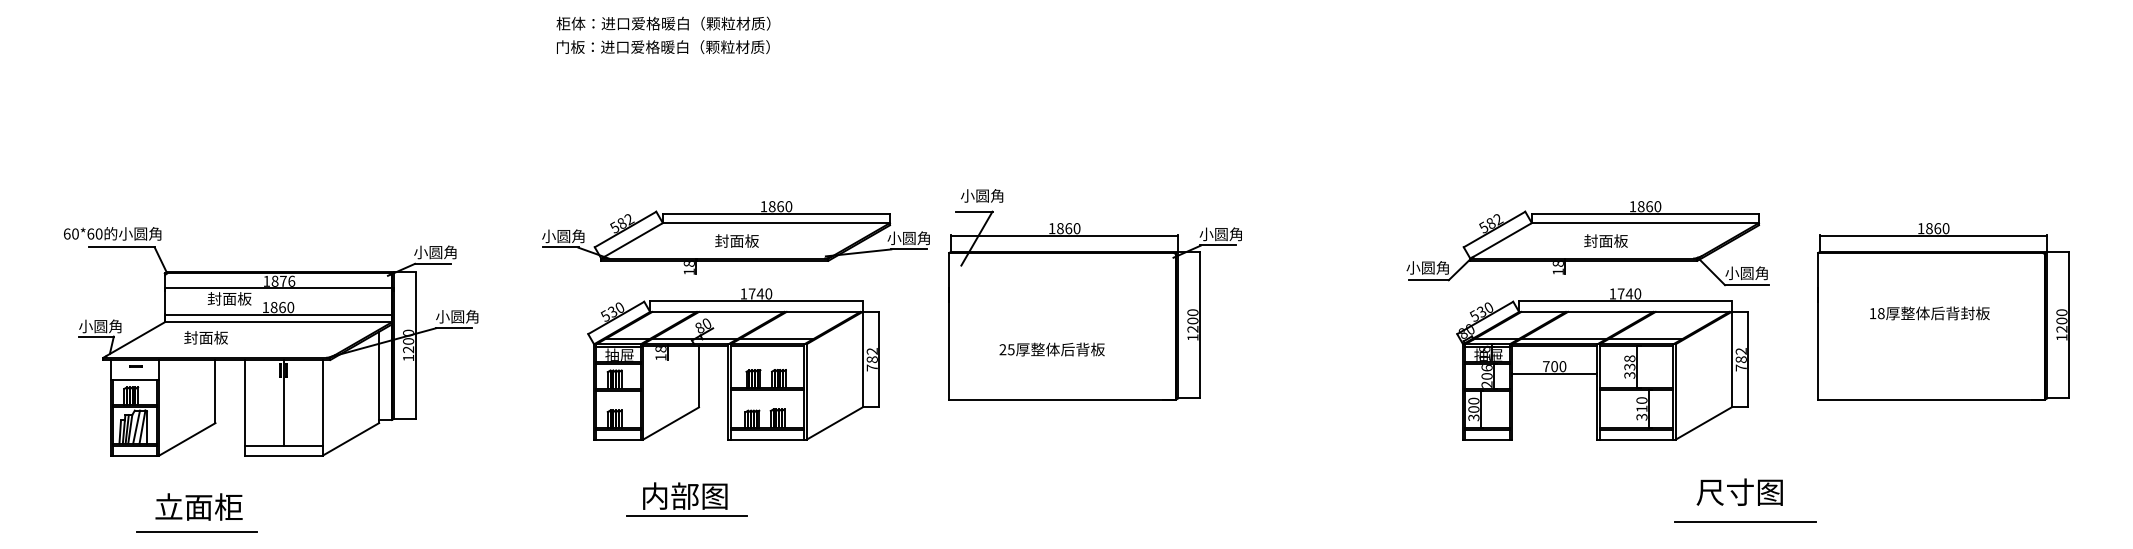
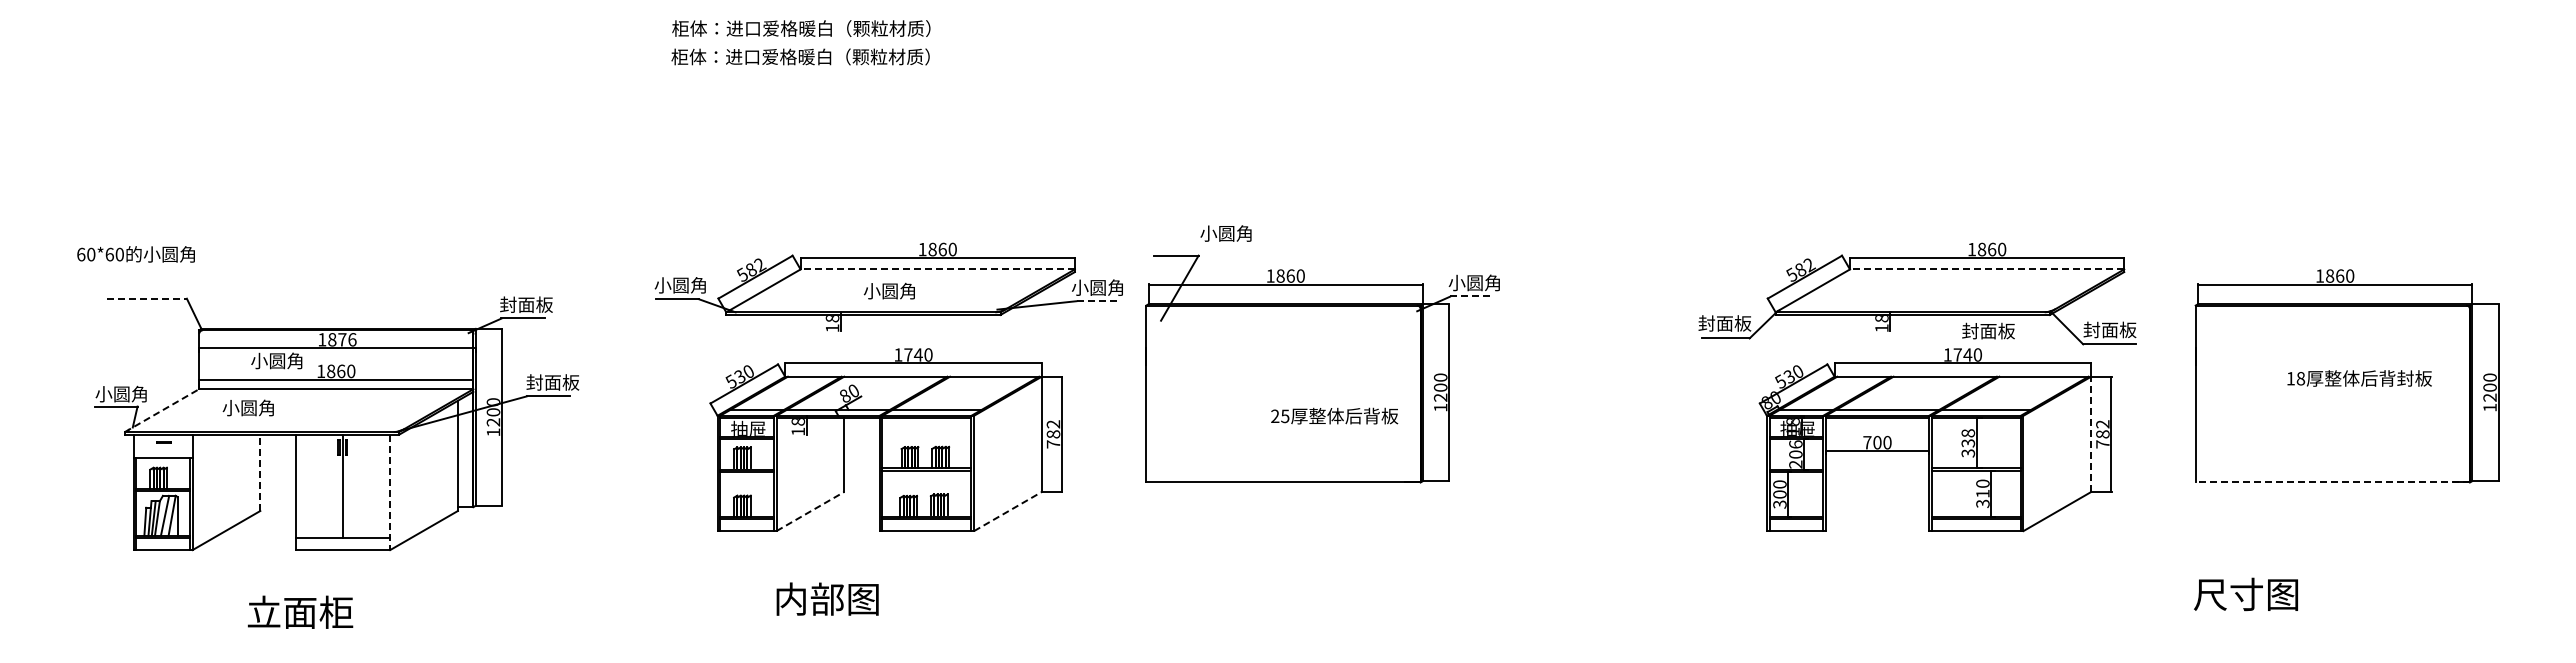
text: (570, 46) -> (688, 56), 门板：进口爱格暖白（颗粒材质） -> 柜体：进口爱格暖白（颗粒材质）
text: (981, 195) -> (1225, 233), moved
line: (776, 223) -> (937, 269), solid -> dashed
line: (1644, 223) -> (1986, 269), solid -> dashed
text: (112, 233) -> (135, 254), moved
text: (736, 240) -> (889, 290), 封面板 -> 小圆角
text: (1606, 240) -> (1988, 330), moved
line: (1218, 245) -> (1471, 296), solid -> dashed
line: (121, 247) -> (146, 298), solid -> dashed
line: (909, 249) -> (1098, 301), solid -> dashed
text: (435, 252) -> (526, 304), 小圆角 -> 封面板
text: (1427, 267) -> (1724, 323), 小圆角 -> 封面板
text: (1746, 272) -> (2109, 329), 小圆角 -> 封面板
text: (229, 298) -> (277, 360), 封面板 -> 小圆角
text: (1929, 313) -> (2359, 378), moved
text: (457, 316) -> (552, 382), 小圆角 -> 封面板
text: (205, 337) -> (248, 407), 封面板 -> 小圆角
line: (133, 339) -> (161, 410), solid -> dashed
text: (1052, 349) -> (1334, 415), moved
line: (1731, 359) -> (2091, 434), solid -> dashed
line: (215, 391) -> (260, 472), solid -> dashed
line: (1931, 399) -> (2332, 482), solid -> dashed
line: (323, 407) -> (390, 492), solid -> dashed
line: (671, 423) -> (810, 511), solid -> dashed
line: (835, 423) -> (1008, 511), solid -> dashed
text: (1739, 492) -> (2245, 594), moved
text: (199, 506) -> (300, 611), moved
line: (686, 515) -> (829, 622), removed
line: (1745, 522) -> (2107, 630), removed
line: (196, 532) -> (237, 642), removed

